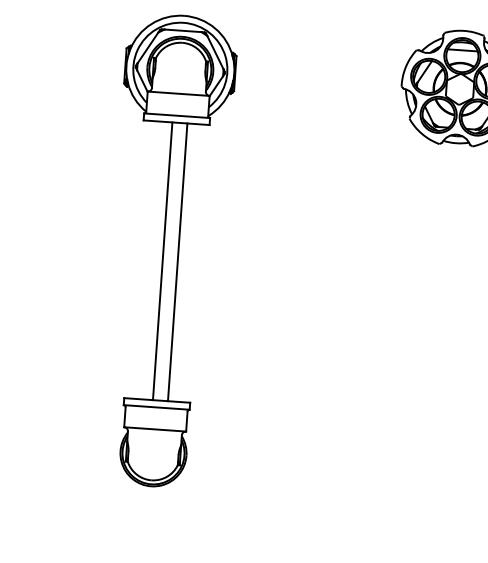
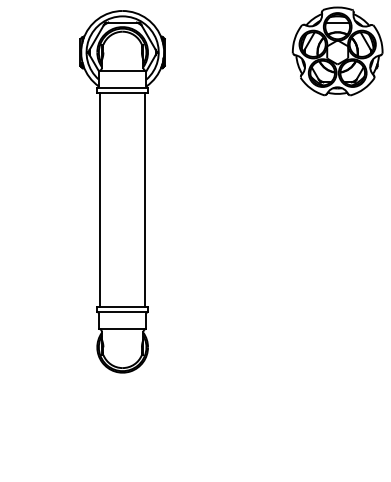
line: (162, 260) -> (100, 199), moved
line: (177, 261) -> (144, 199), moved

